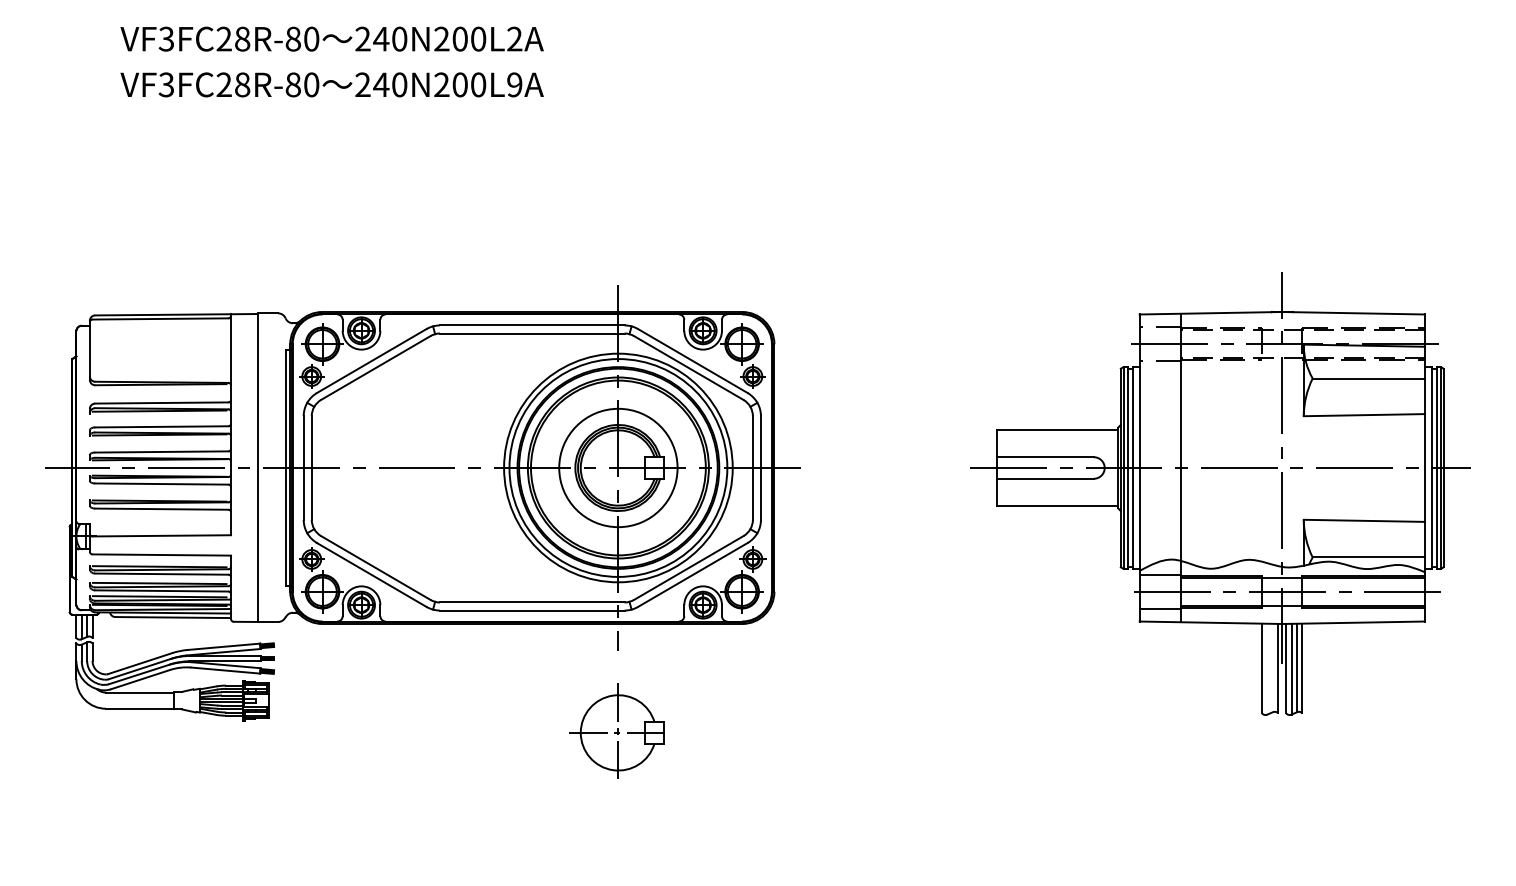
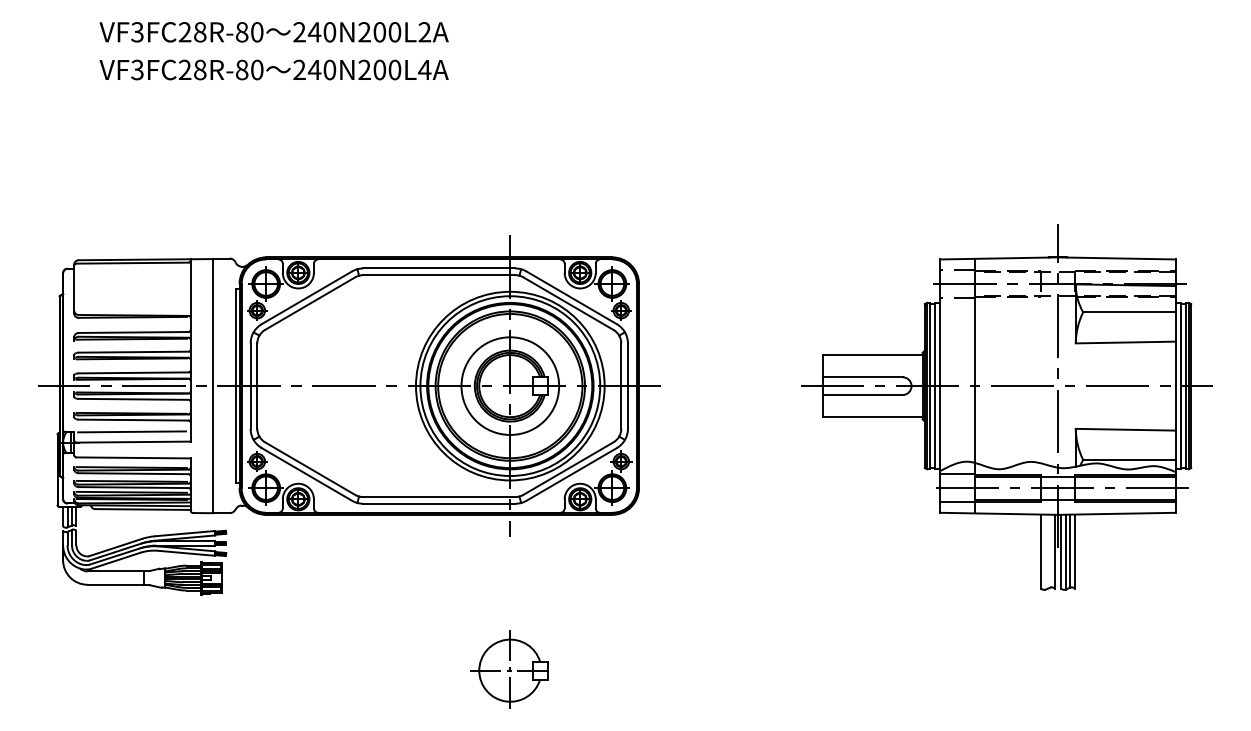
text: (514, 84) -> (424, 69), 240N200L9A -> 240N200L4A
line: (159, 523) -> (131, 431), added
part: (616, 730) -> (508, 668), moved

